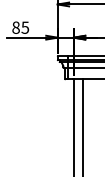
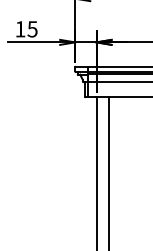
text: (16, 27) -> (20, 29), 85 -> 15

